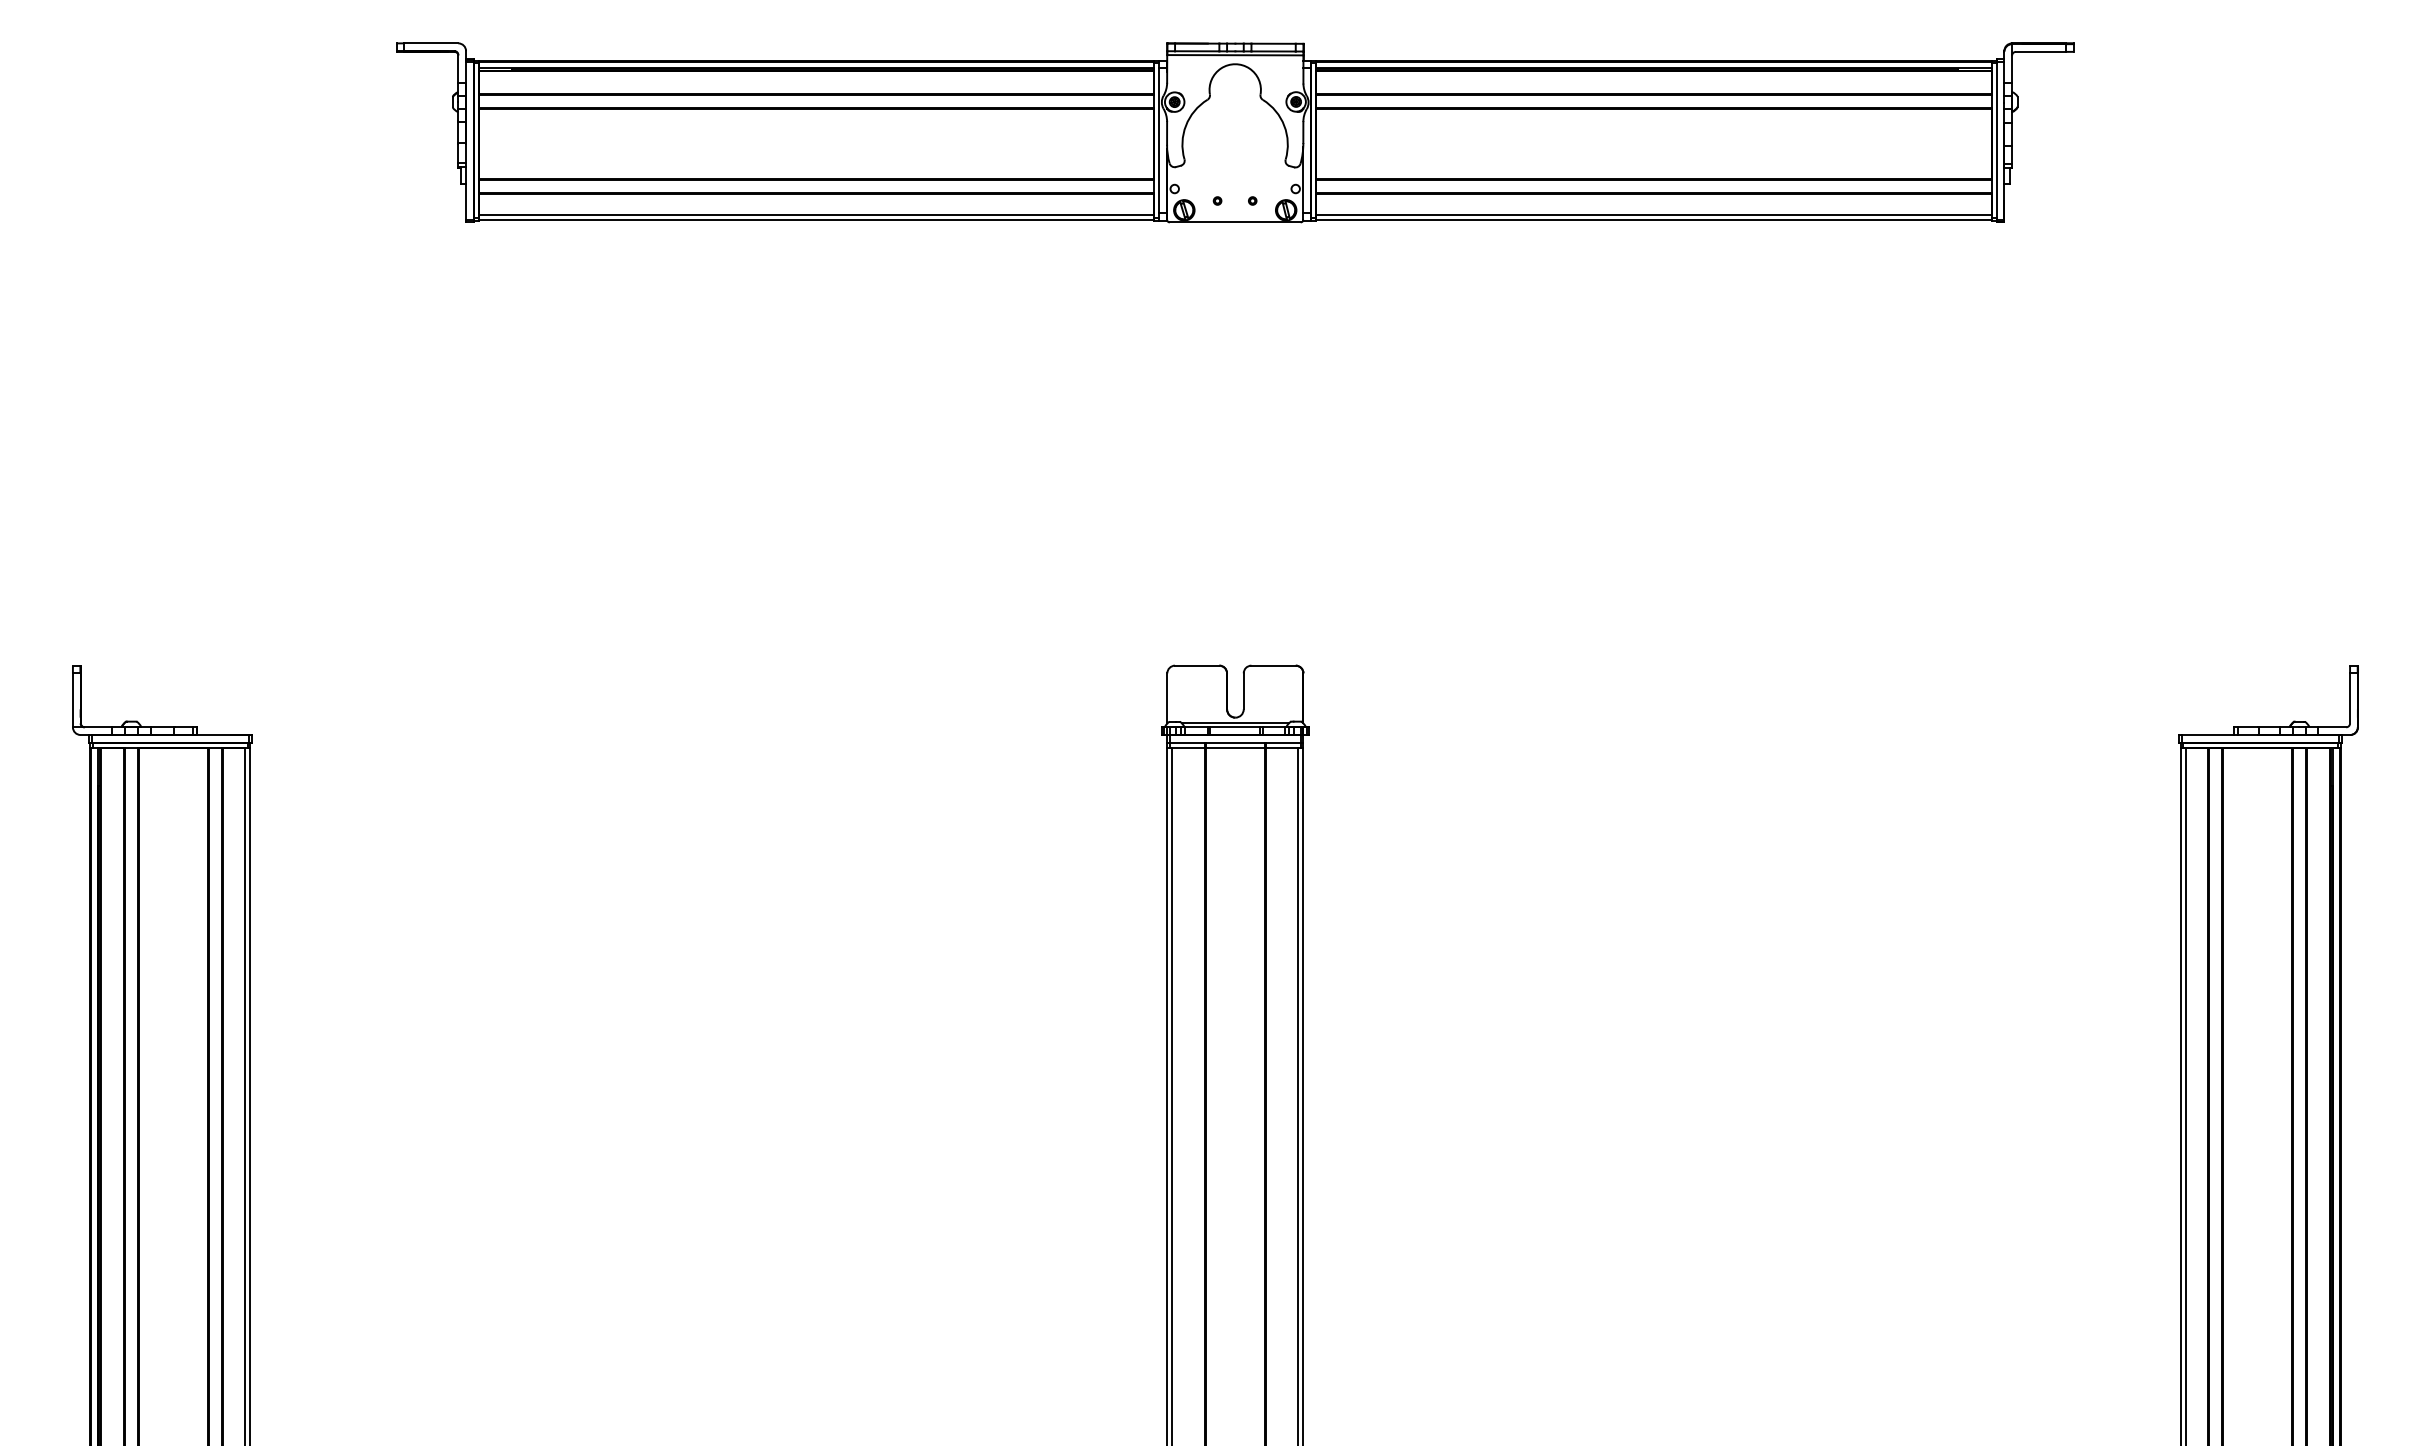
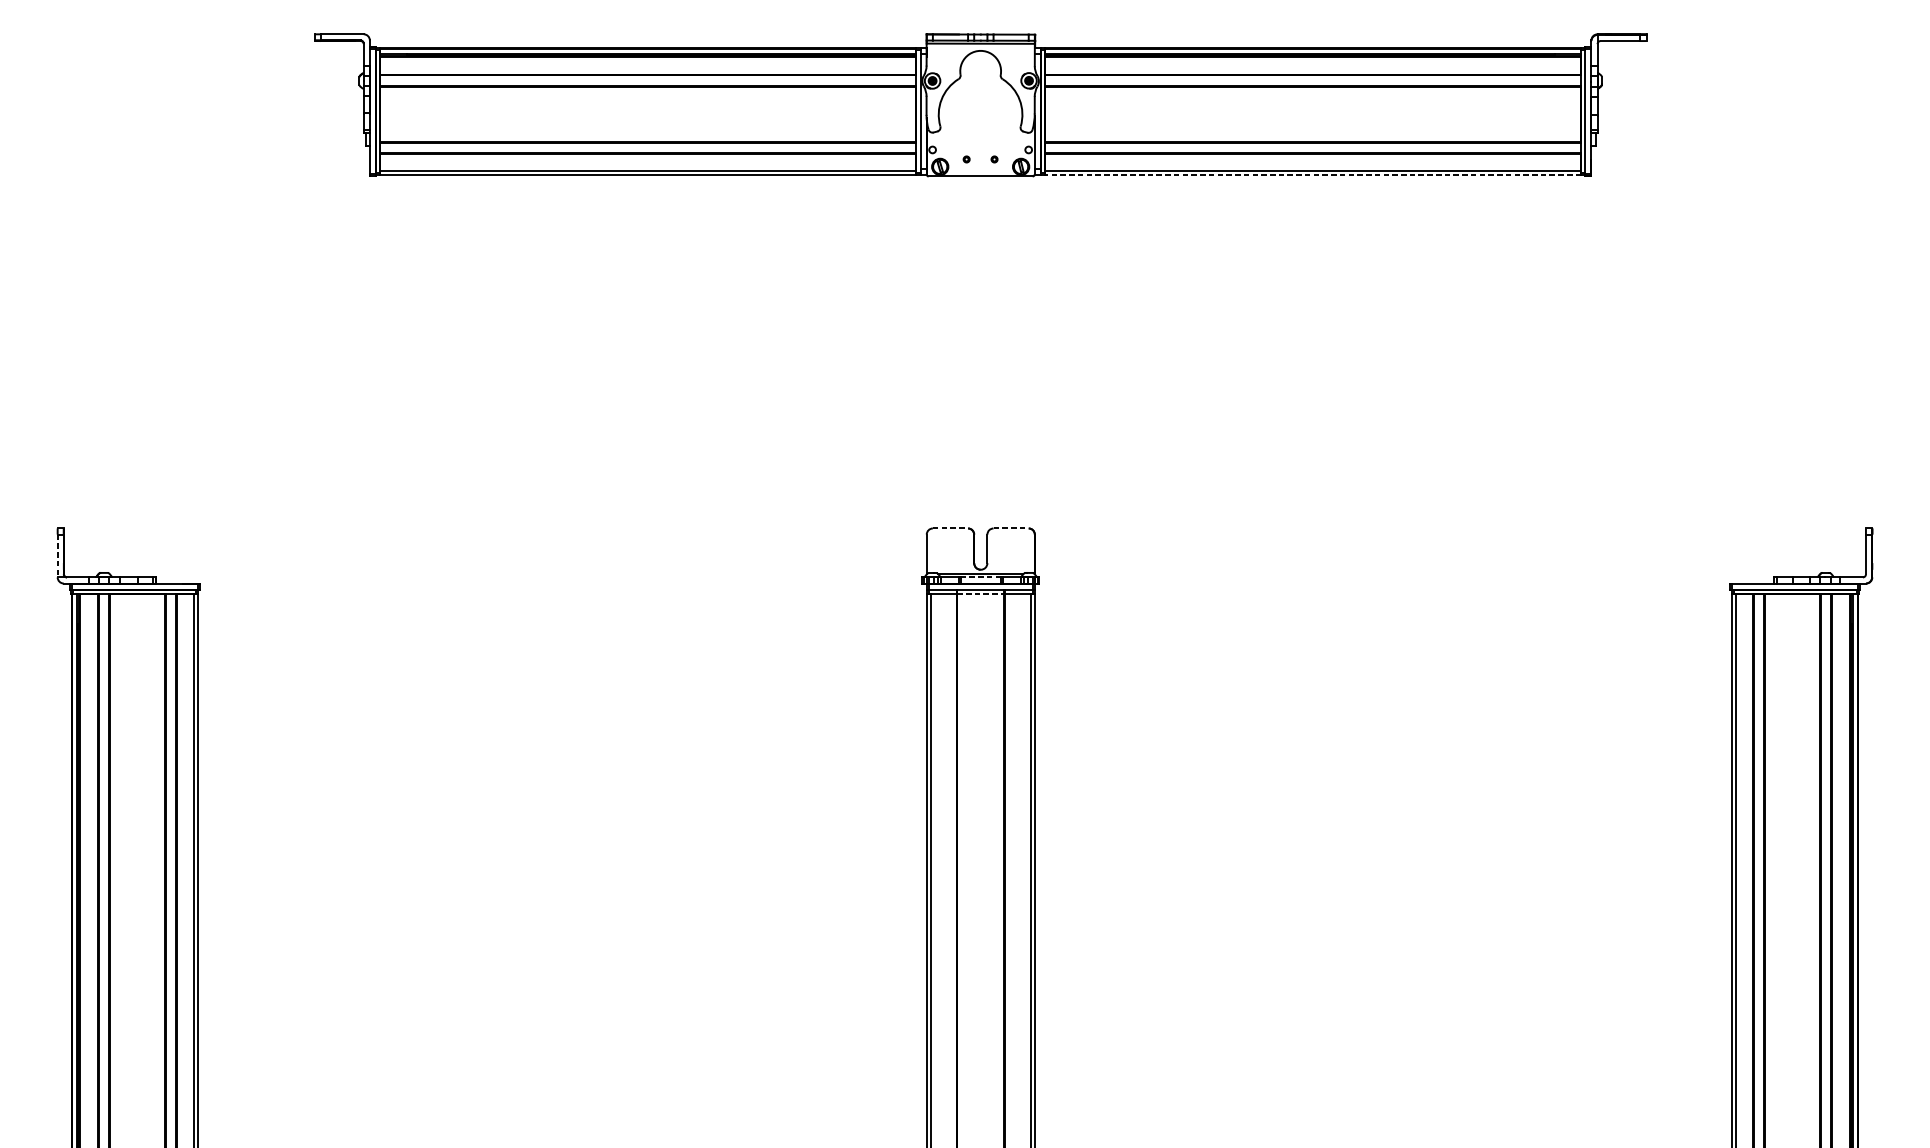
line: (1653, 220) -> (1312, 174), solid -> dashed
line: (1197, 665) -> (950, 528), solid -> dashed
line: (1274, 665) -> (1011, 528), solid -> dashed
line: (72, 700) -> (57, 556), solid -> dashed
line: (1235, 727) -> (980, 577), solid -> dashed
line: (1235, 747) -> (980, 593), solid -> dashed

